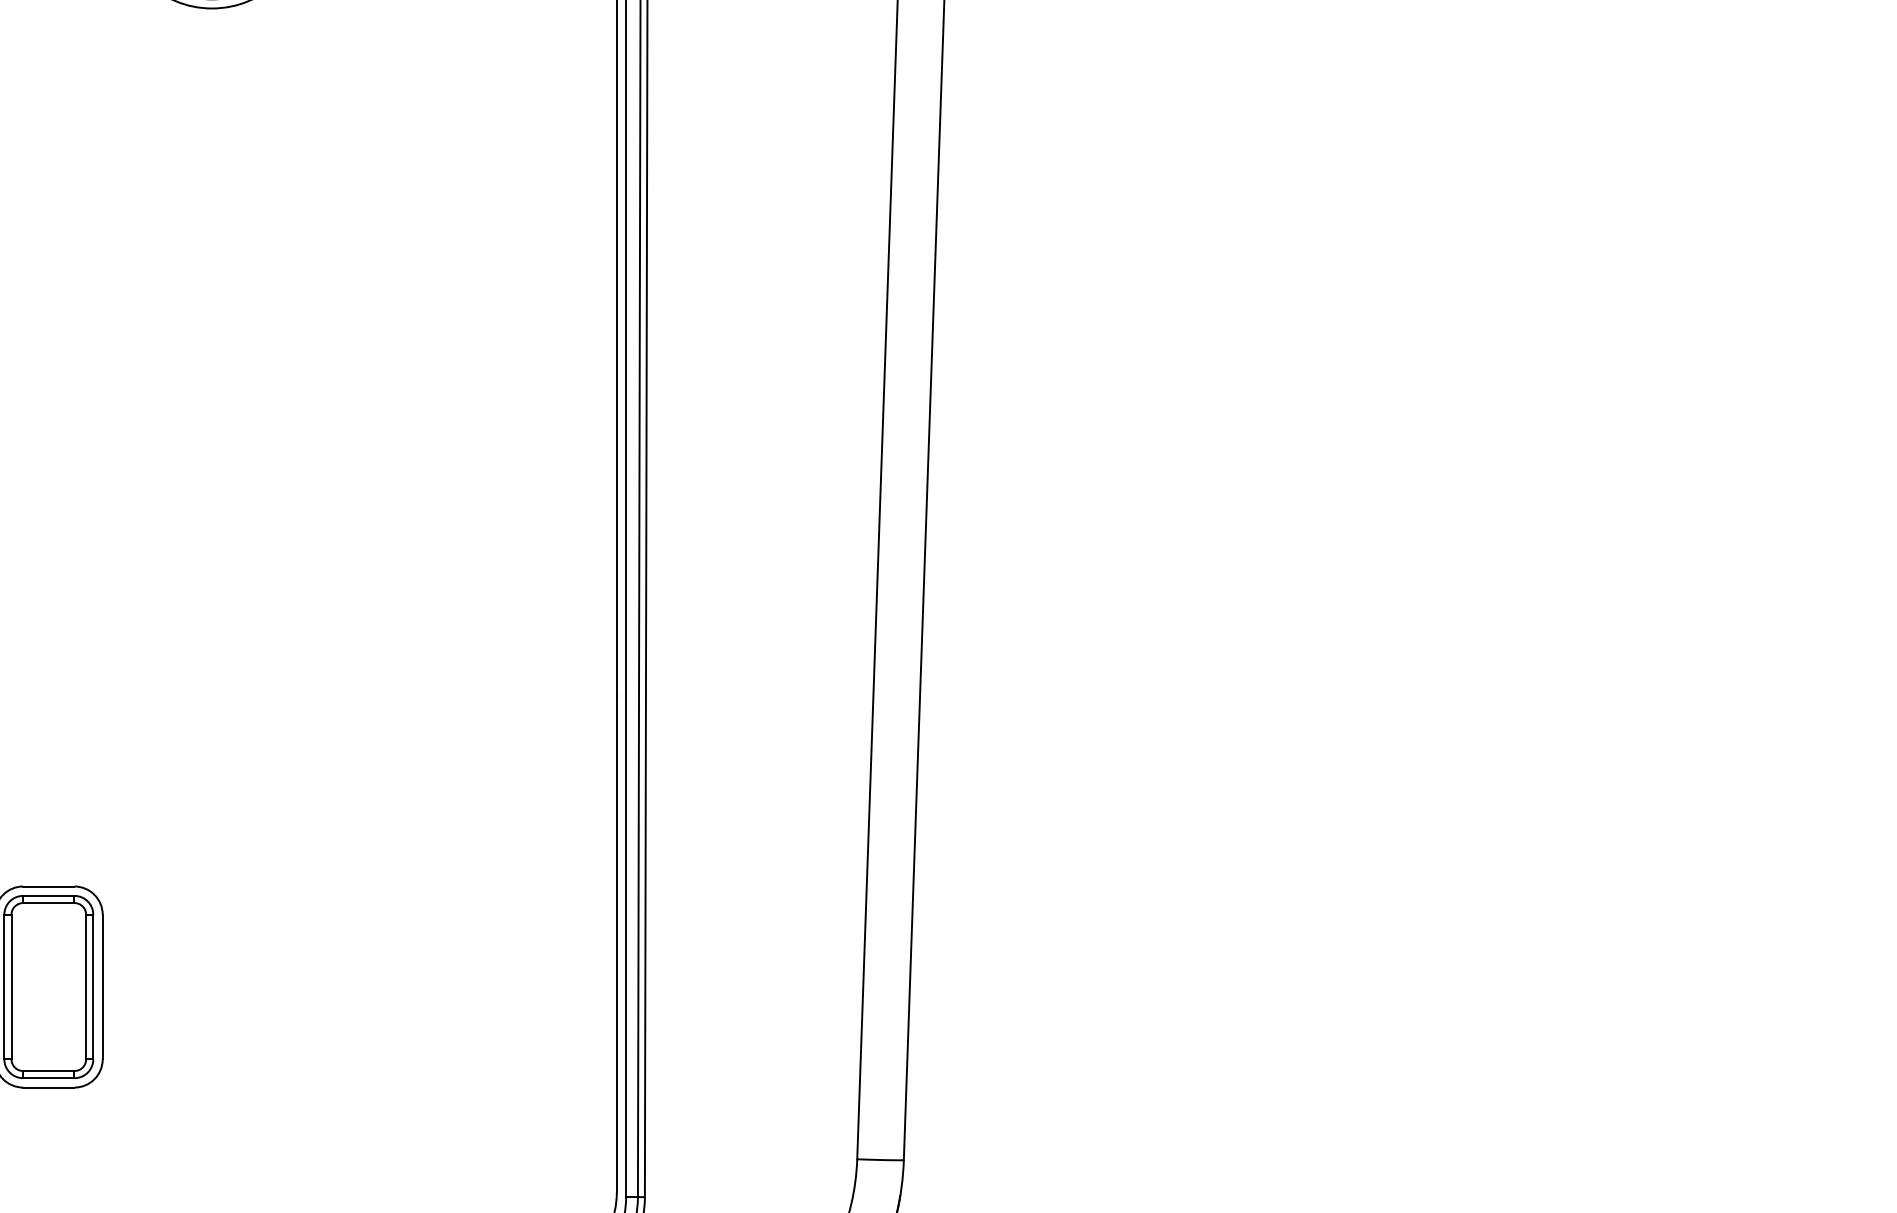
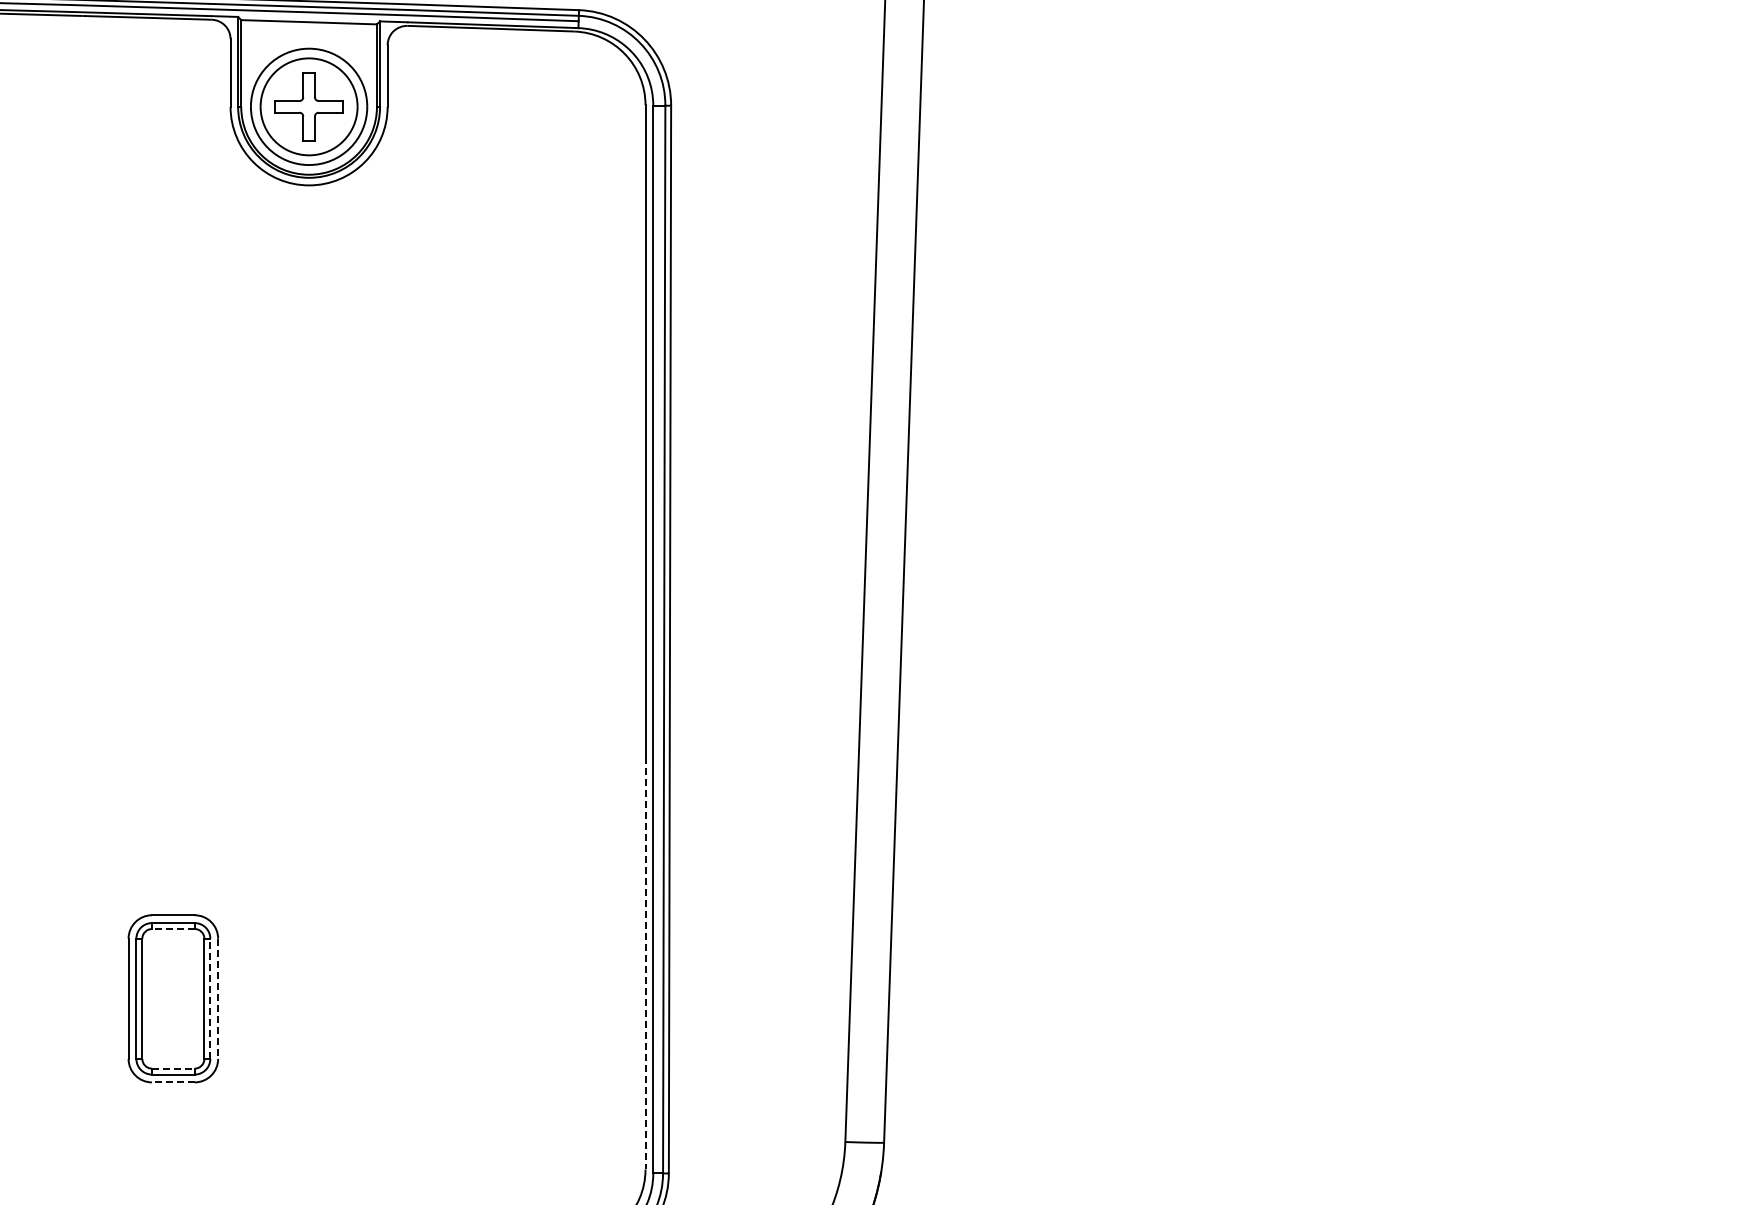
line: (47, 903) -> (172, 929), solid -> dashed
line: (616, 944) -> (645, 963), solid -> dashed
line: (93, 986) -> (210, 998), solid -> dashed
line: (103, 987) -> (218, 999), solid -> dashed
line: (48, 1070) -> (173, 1068), solid -> dashed
line: (47, 1087) -> (172, 1082), solid -> dashed

